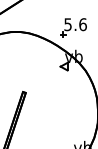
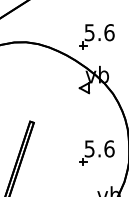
part: (73, 115) -> (96, 152), added

